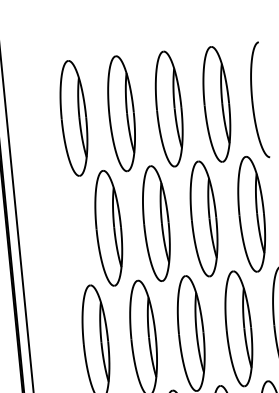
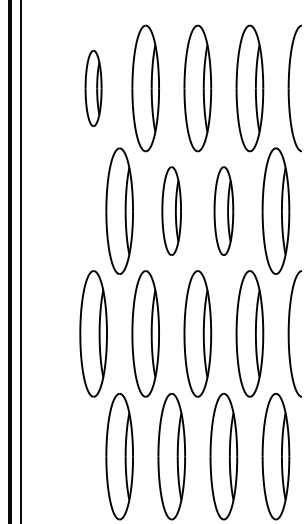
part: (73, 118) -> (93, 88), size x0.6
part: (203, 218) -> (223, 210), size x0.7
part: (156, 223) -> (171, 210), size x0.7

